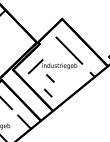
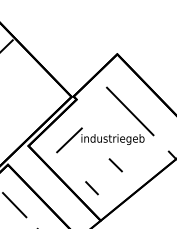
line: (50, 78) -> (116, 165), moved

